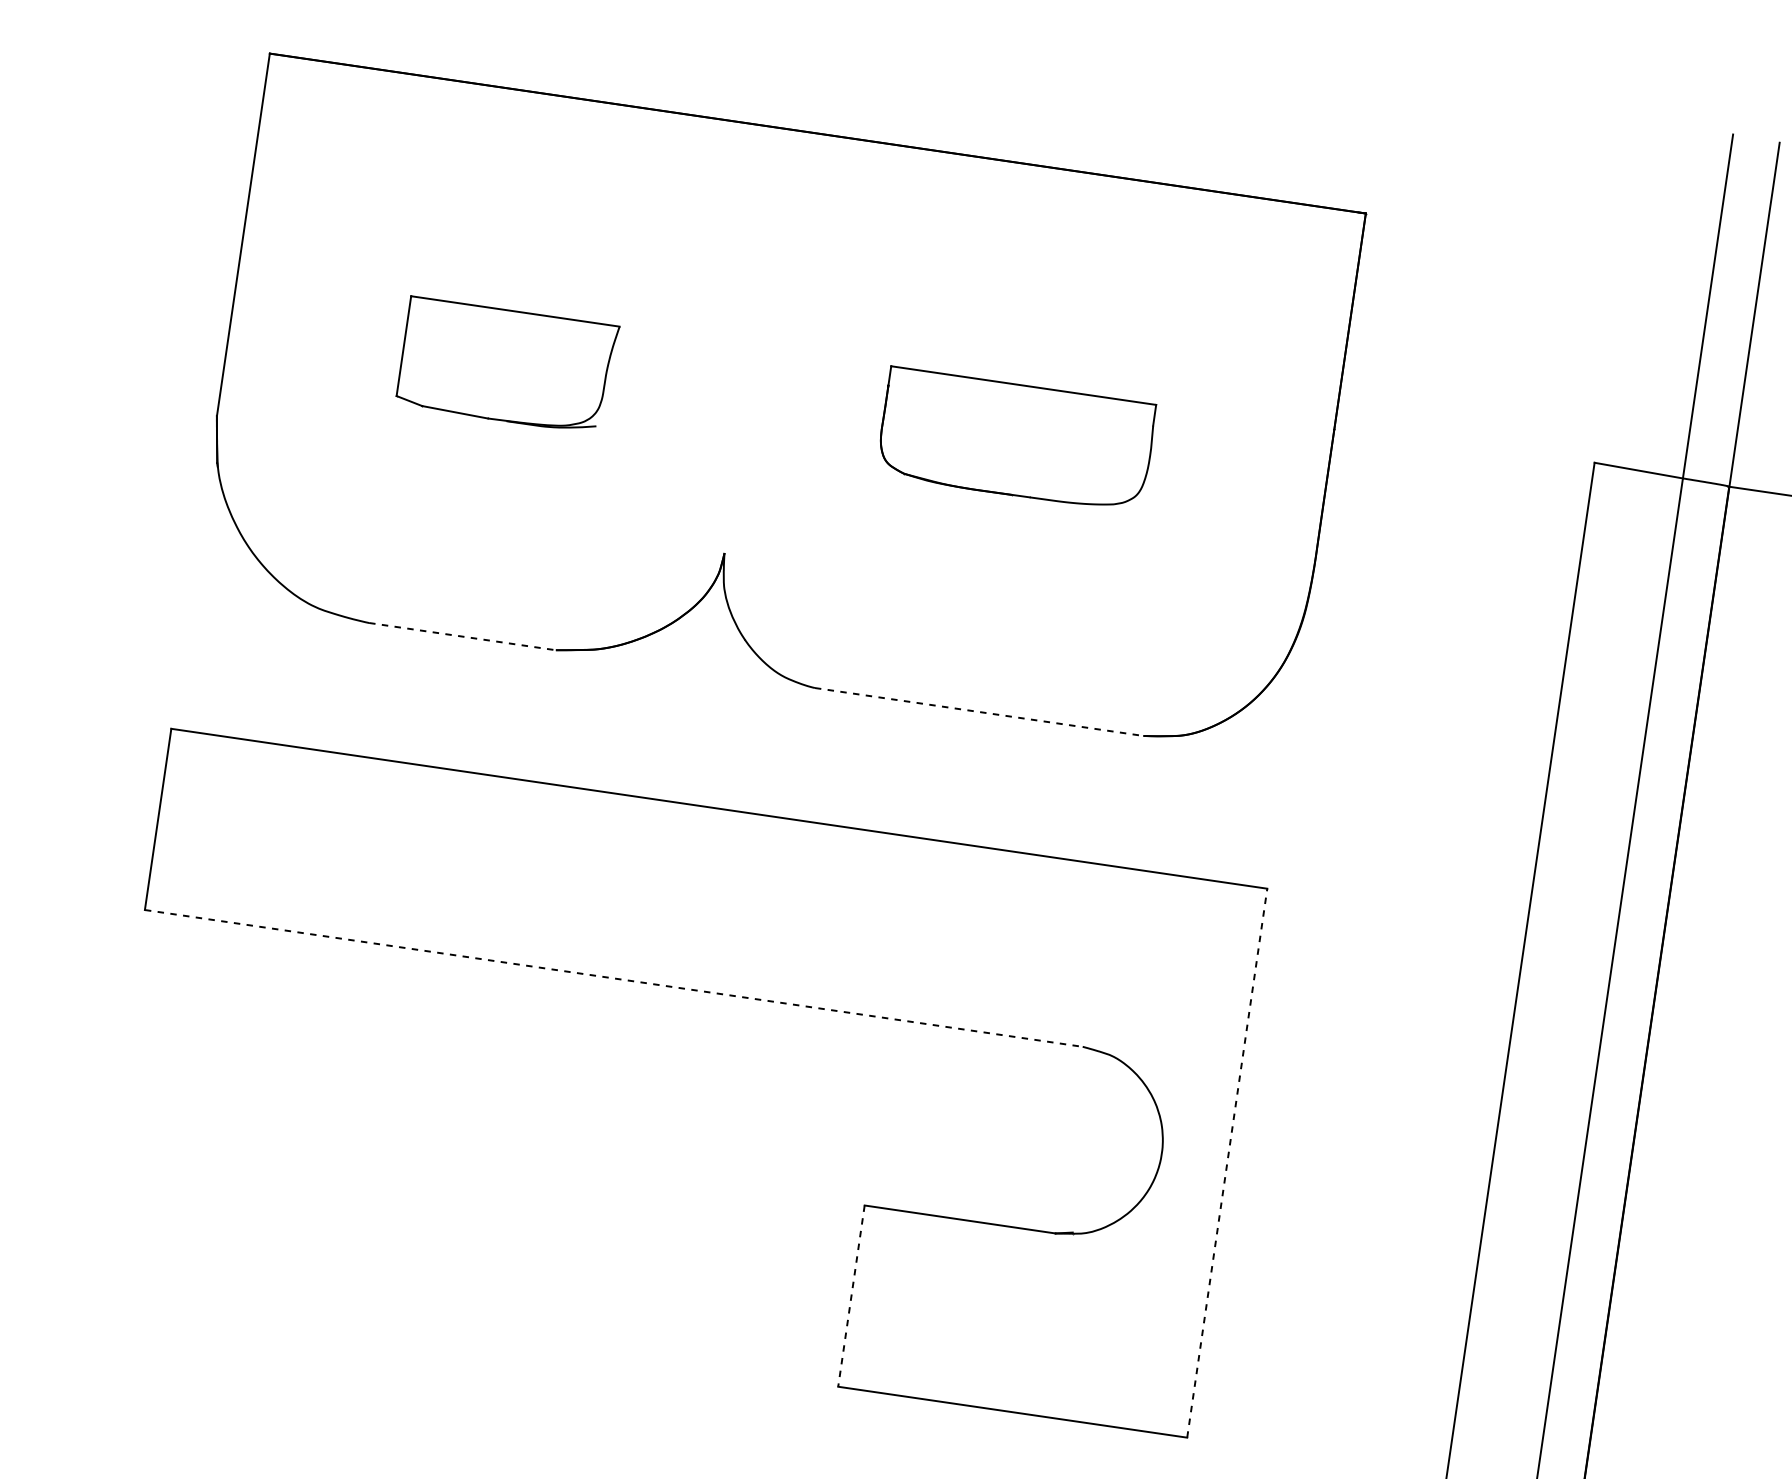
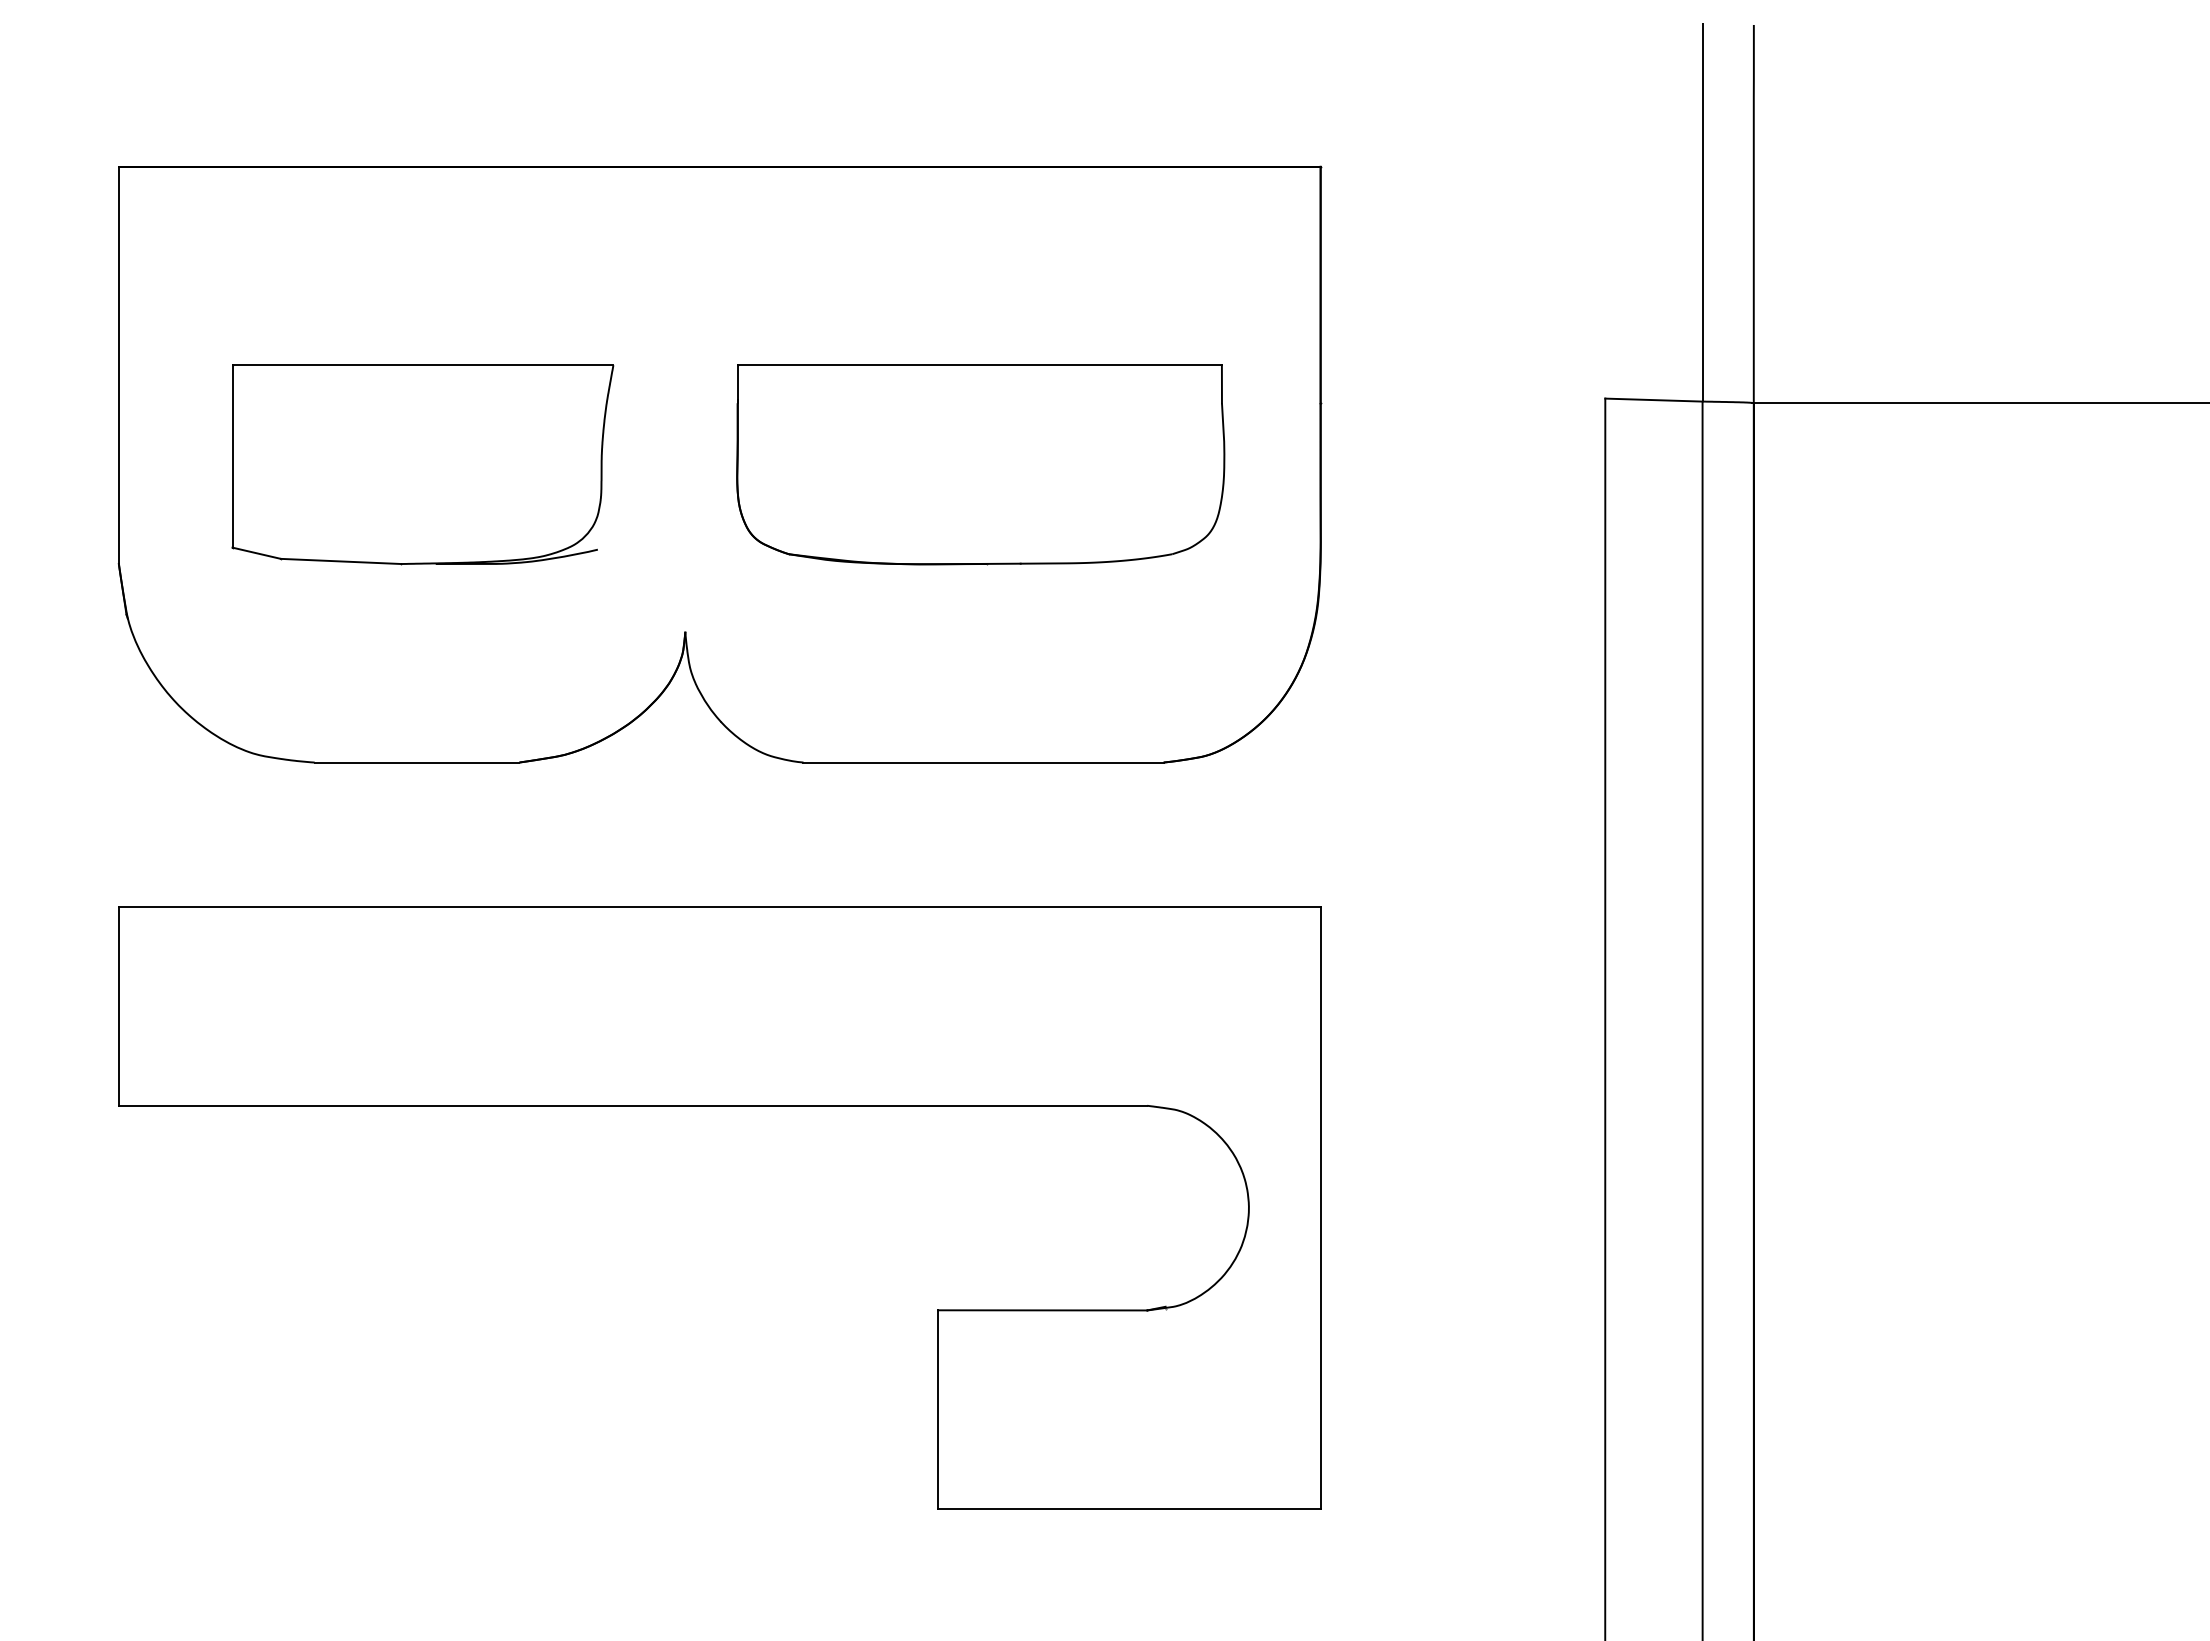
part: (507, 365) -> (422, 464), size x1.67
part: (1016, 439) -> (980, 464), size x1.67
line: (462, 636) -> (417, 762), dashed -> solid
line: (980, 712) -> (984, 762), dashed -> solid
line: (614, 978) -> (633, 1105), dashed -> solid
line: (1227, 1163) -> (1320, 1208), dashed -> solid
line: (850, 1296) -> (937, 1410), dashed -> solid

